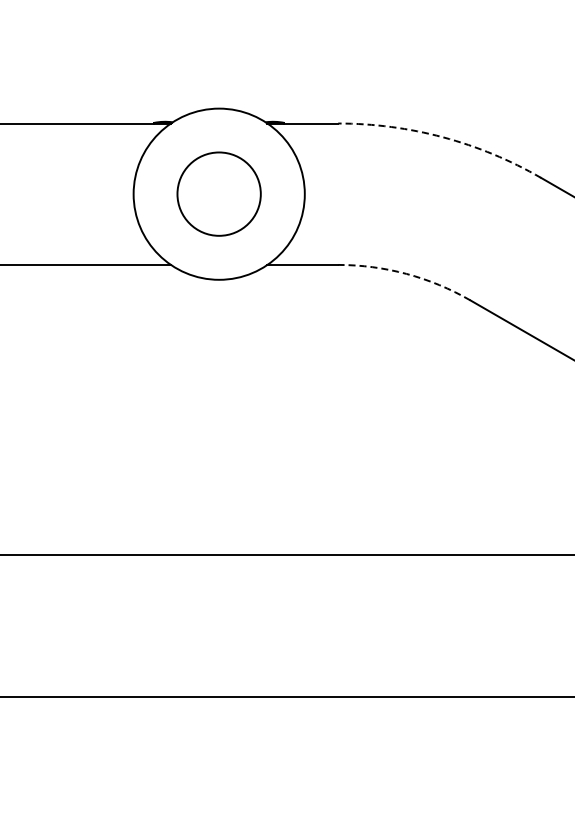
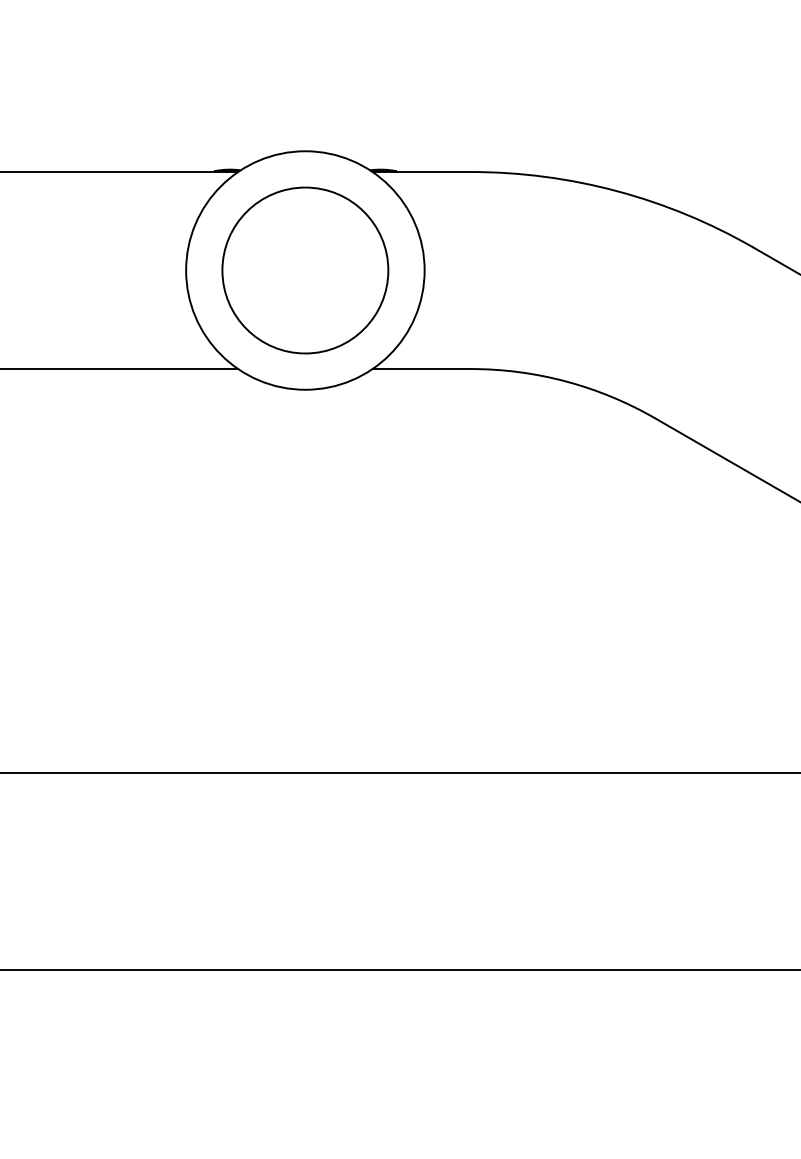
arc: (443, 137) -> (617, 191), dashed -> solid
circle: (218, 193) -> (304, 269), size x1.43
arc: (406, 273) -> (566, 380), dashed -> solid

